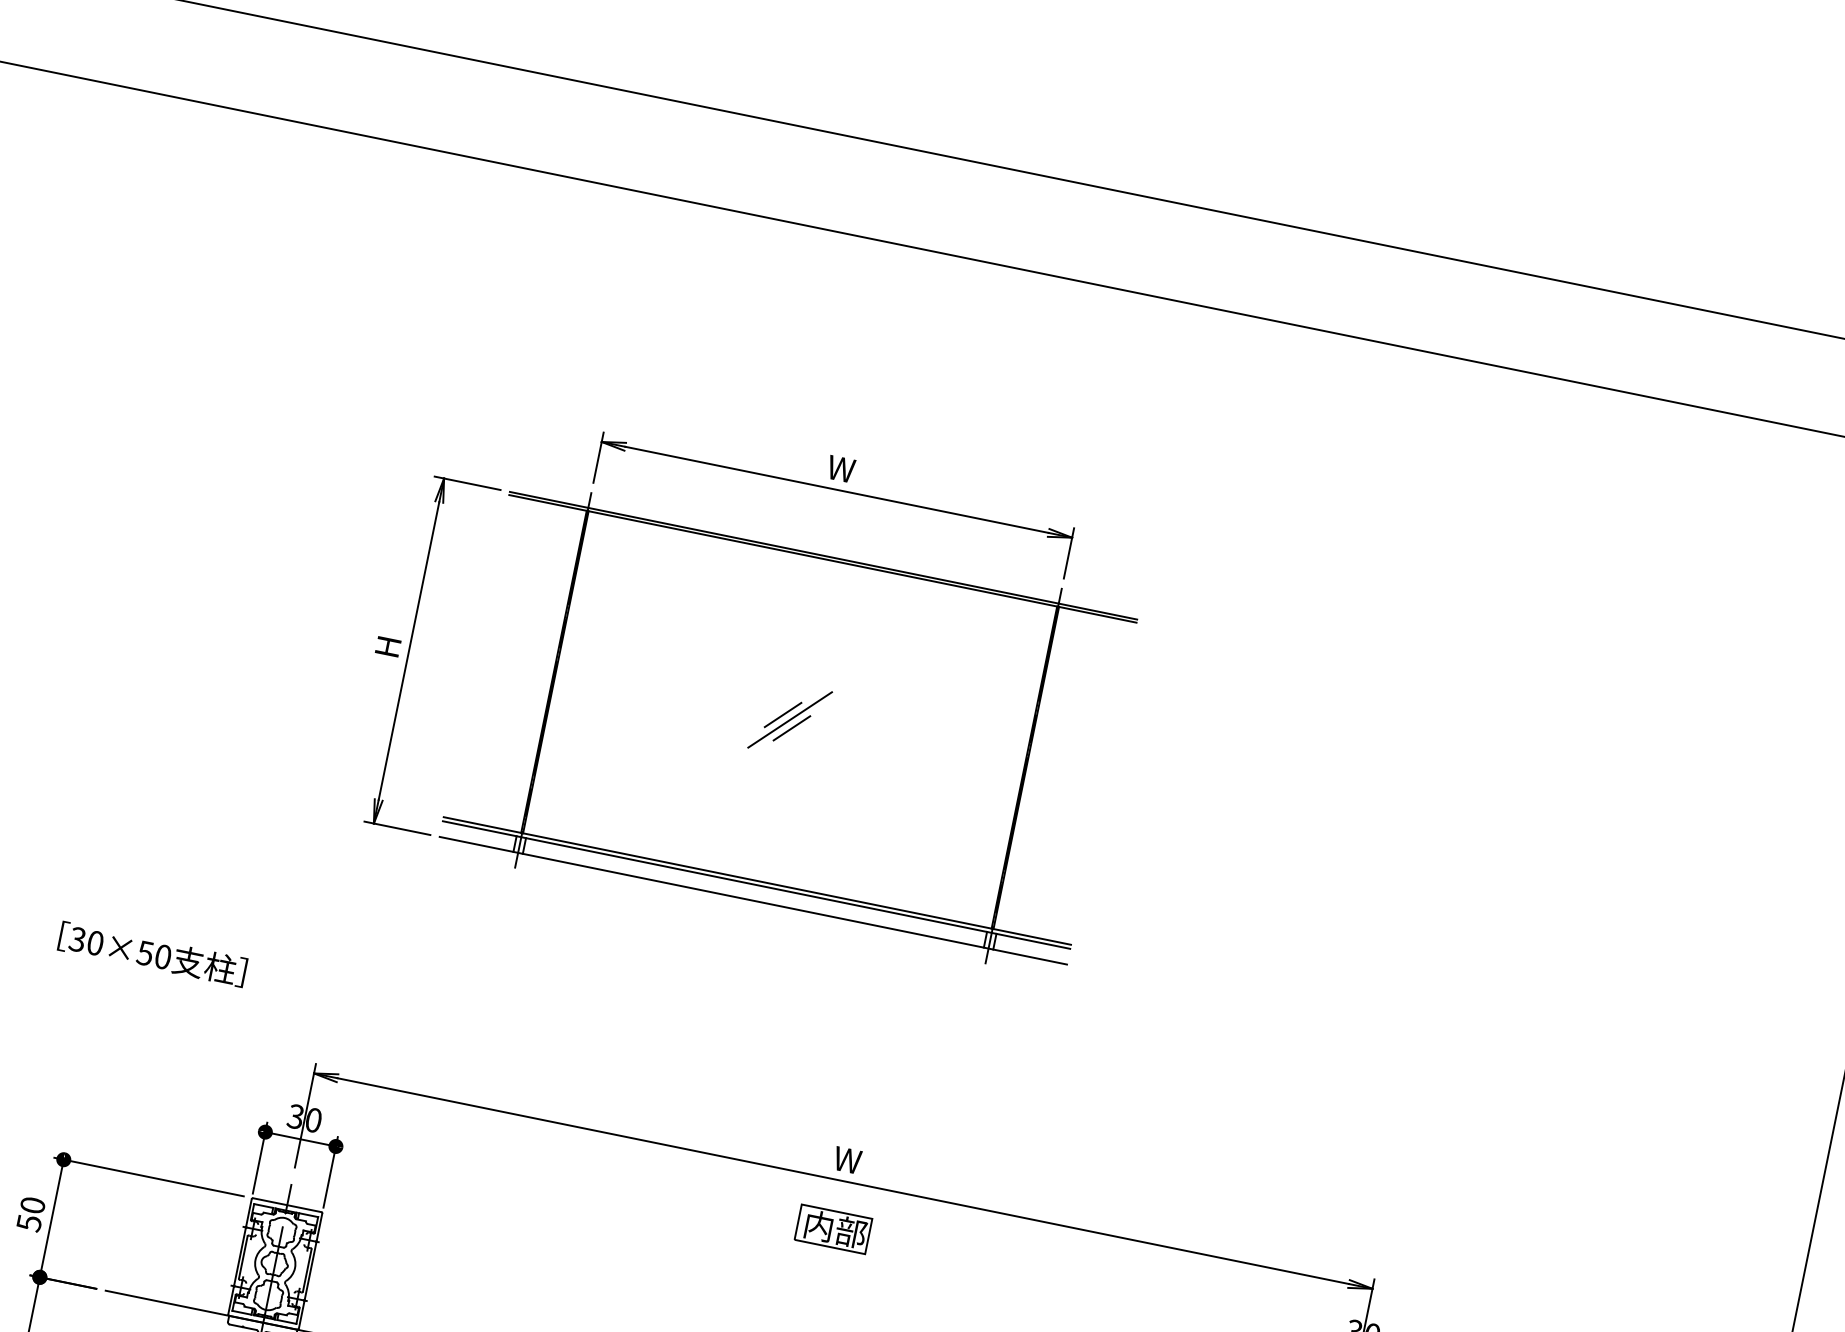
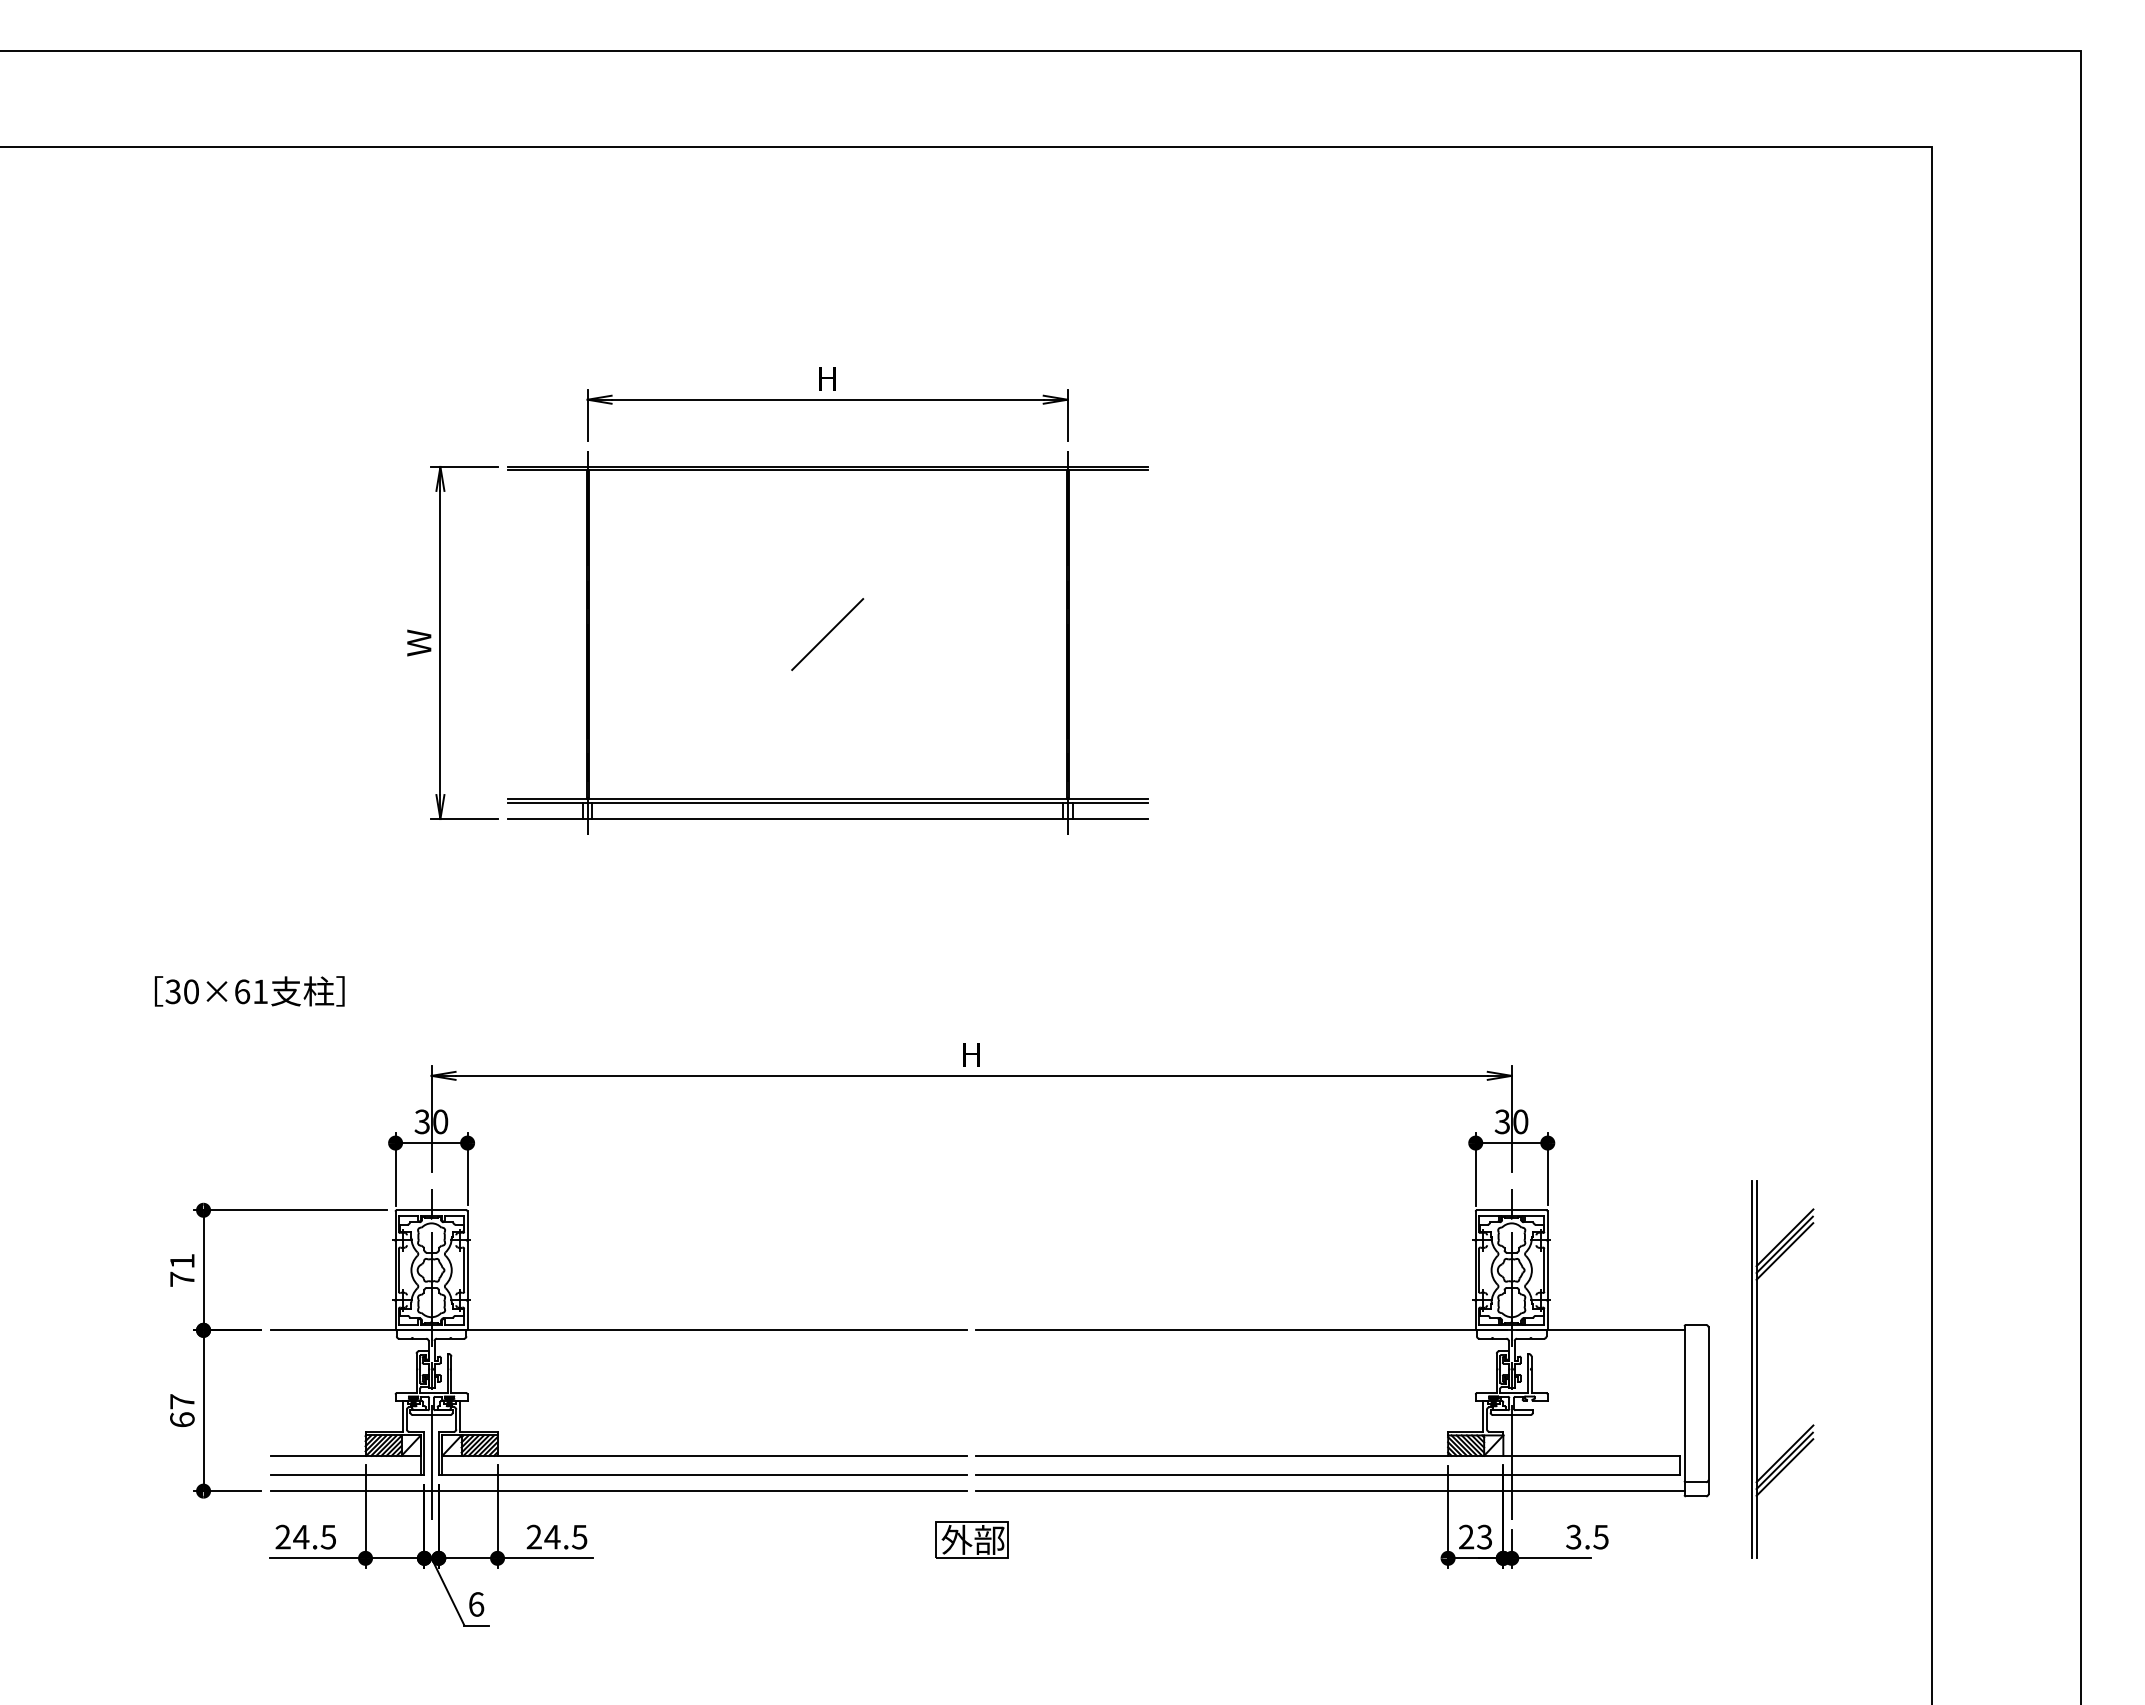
text: (841, 469) -> (827, 378), W -> H
text: (388, 646) -> (419, 642), H -> W
line: (782, 714) -> (819, 630), removed
line: (791, 727) -> (830, 641), removed
text: (154, 954) -> (251, 991), 30×50 -> 30×61
text: (847, 1160) -> (971, 1054), W -> H
text: (31, 1214) -> (182, 1270), 50 -> 71
part: (833, 1228) -> (971, 1124), removed

